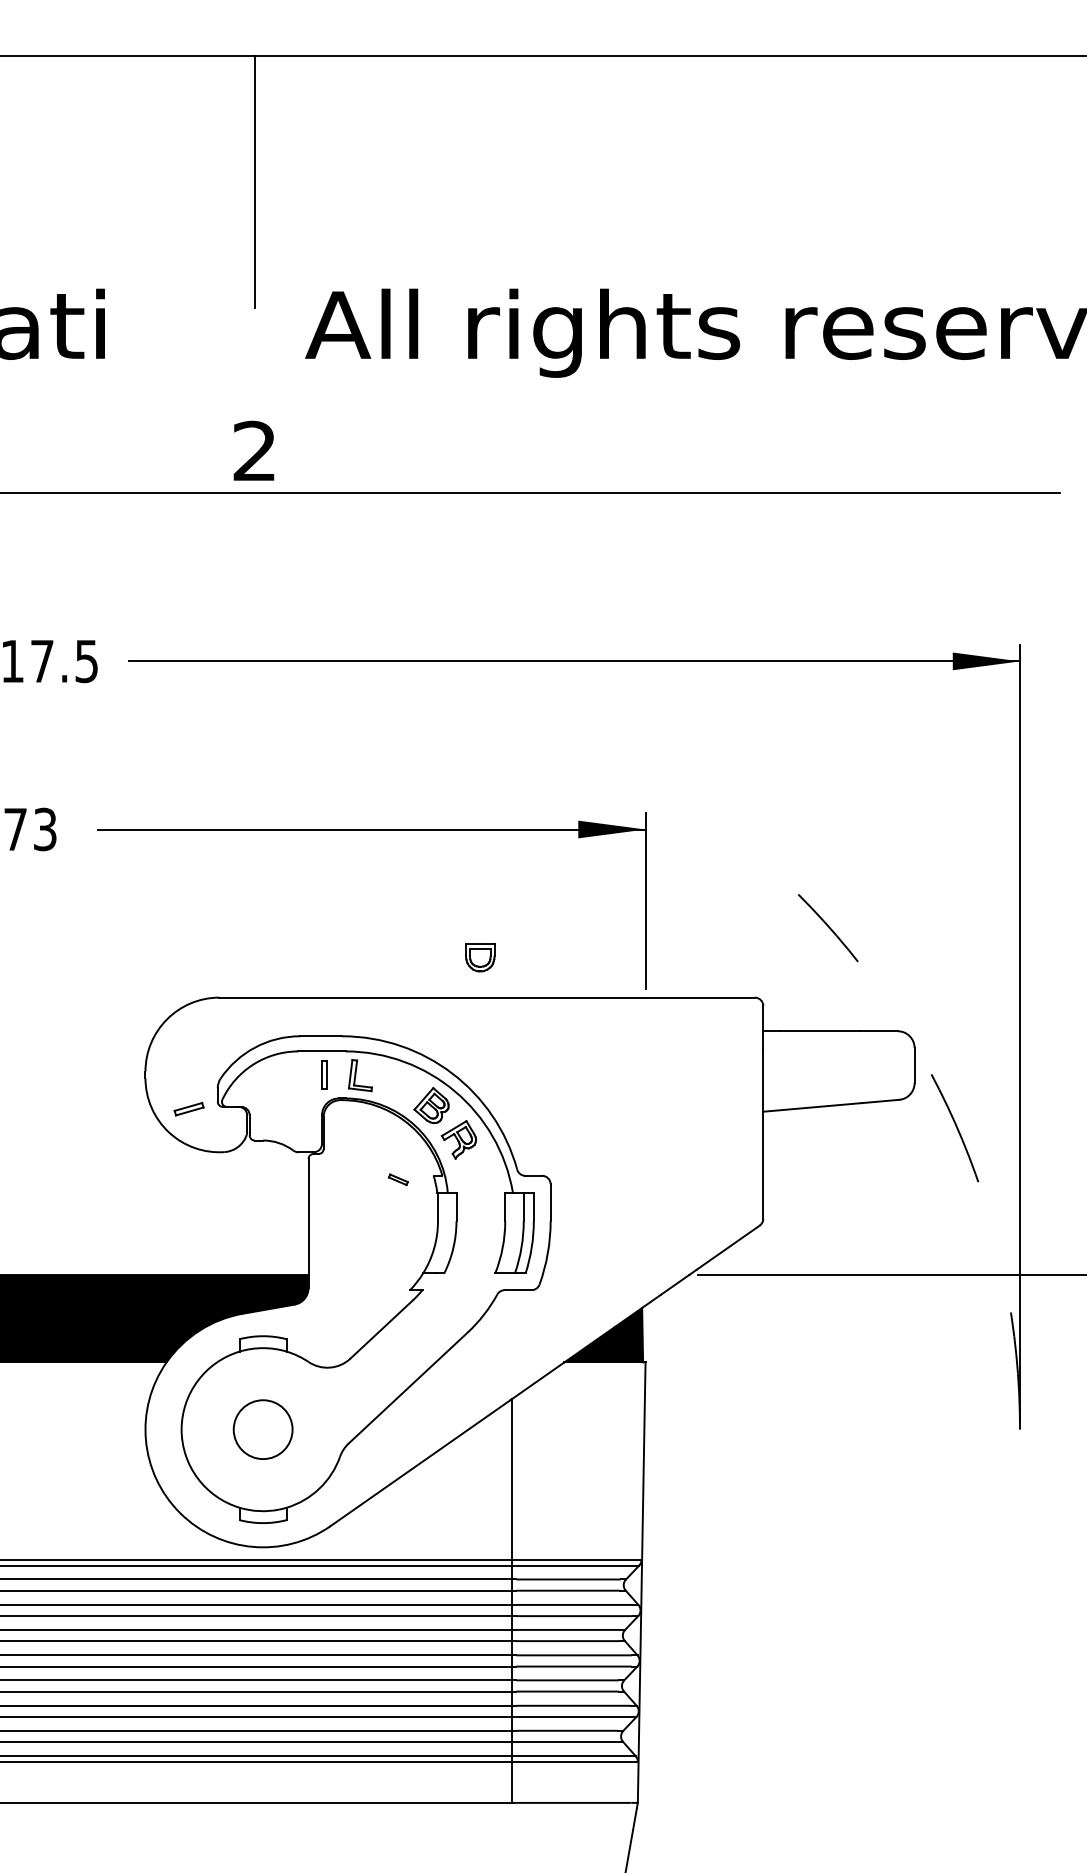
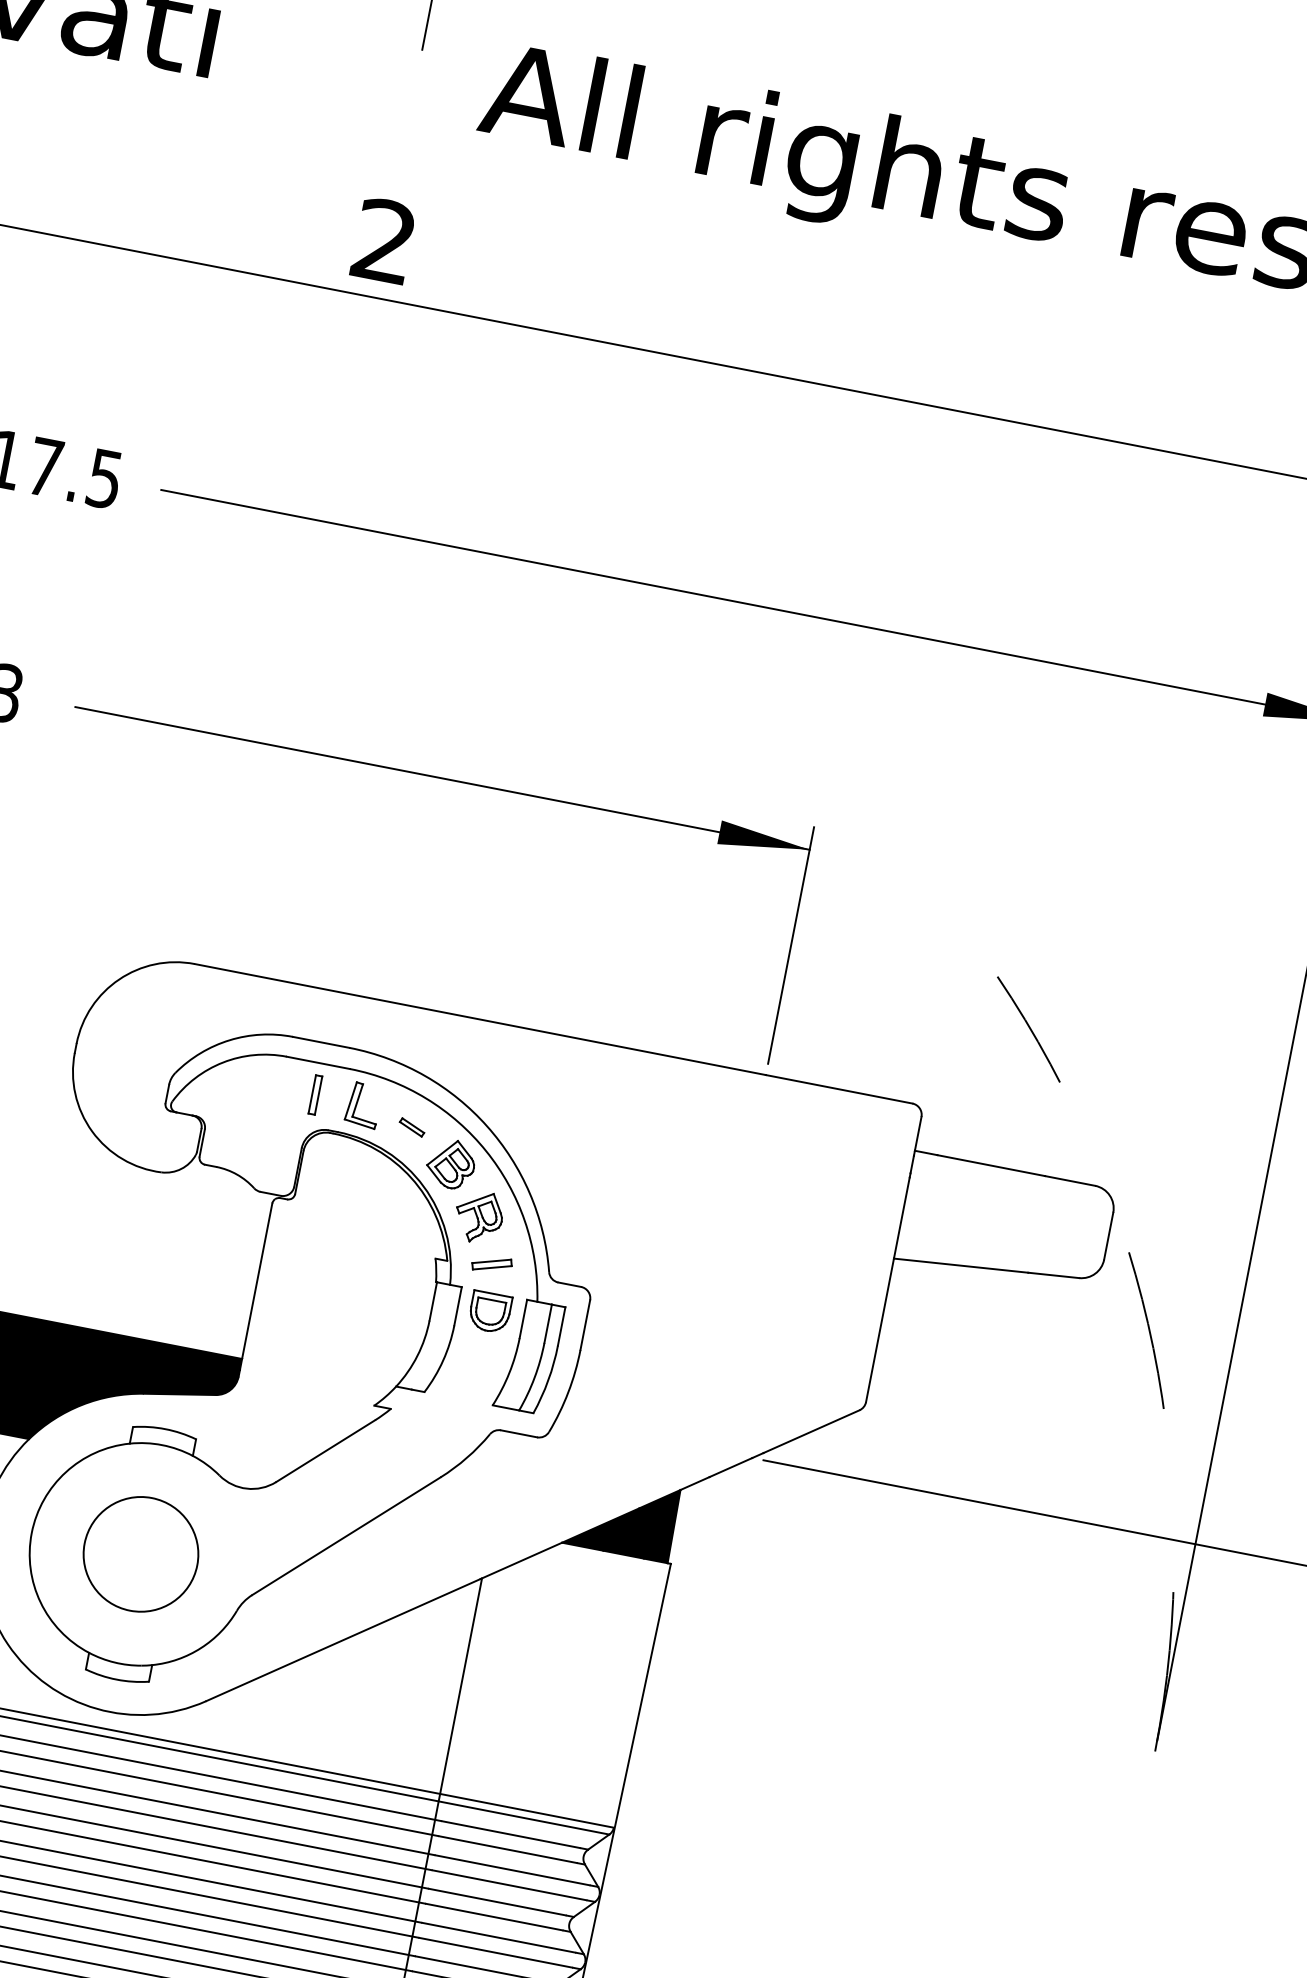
part: (480, 957) -> (490, 1311), moved
part: (188, 1109) -> (491, 1264), moved
part: (397, 1179) -> (410, 1126), moved
circle: (263, 1429) -> (141, 1554), size x1.43

